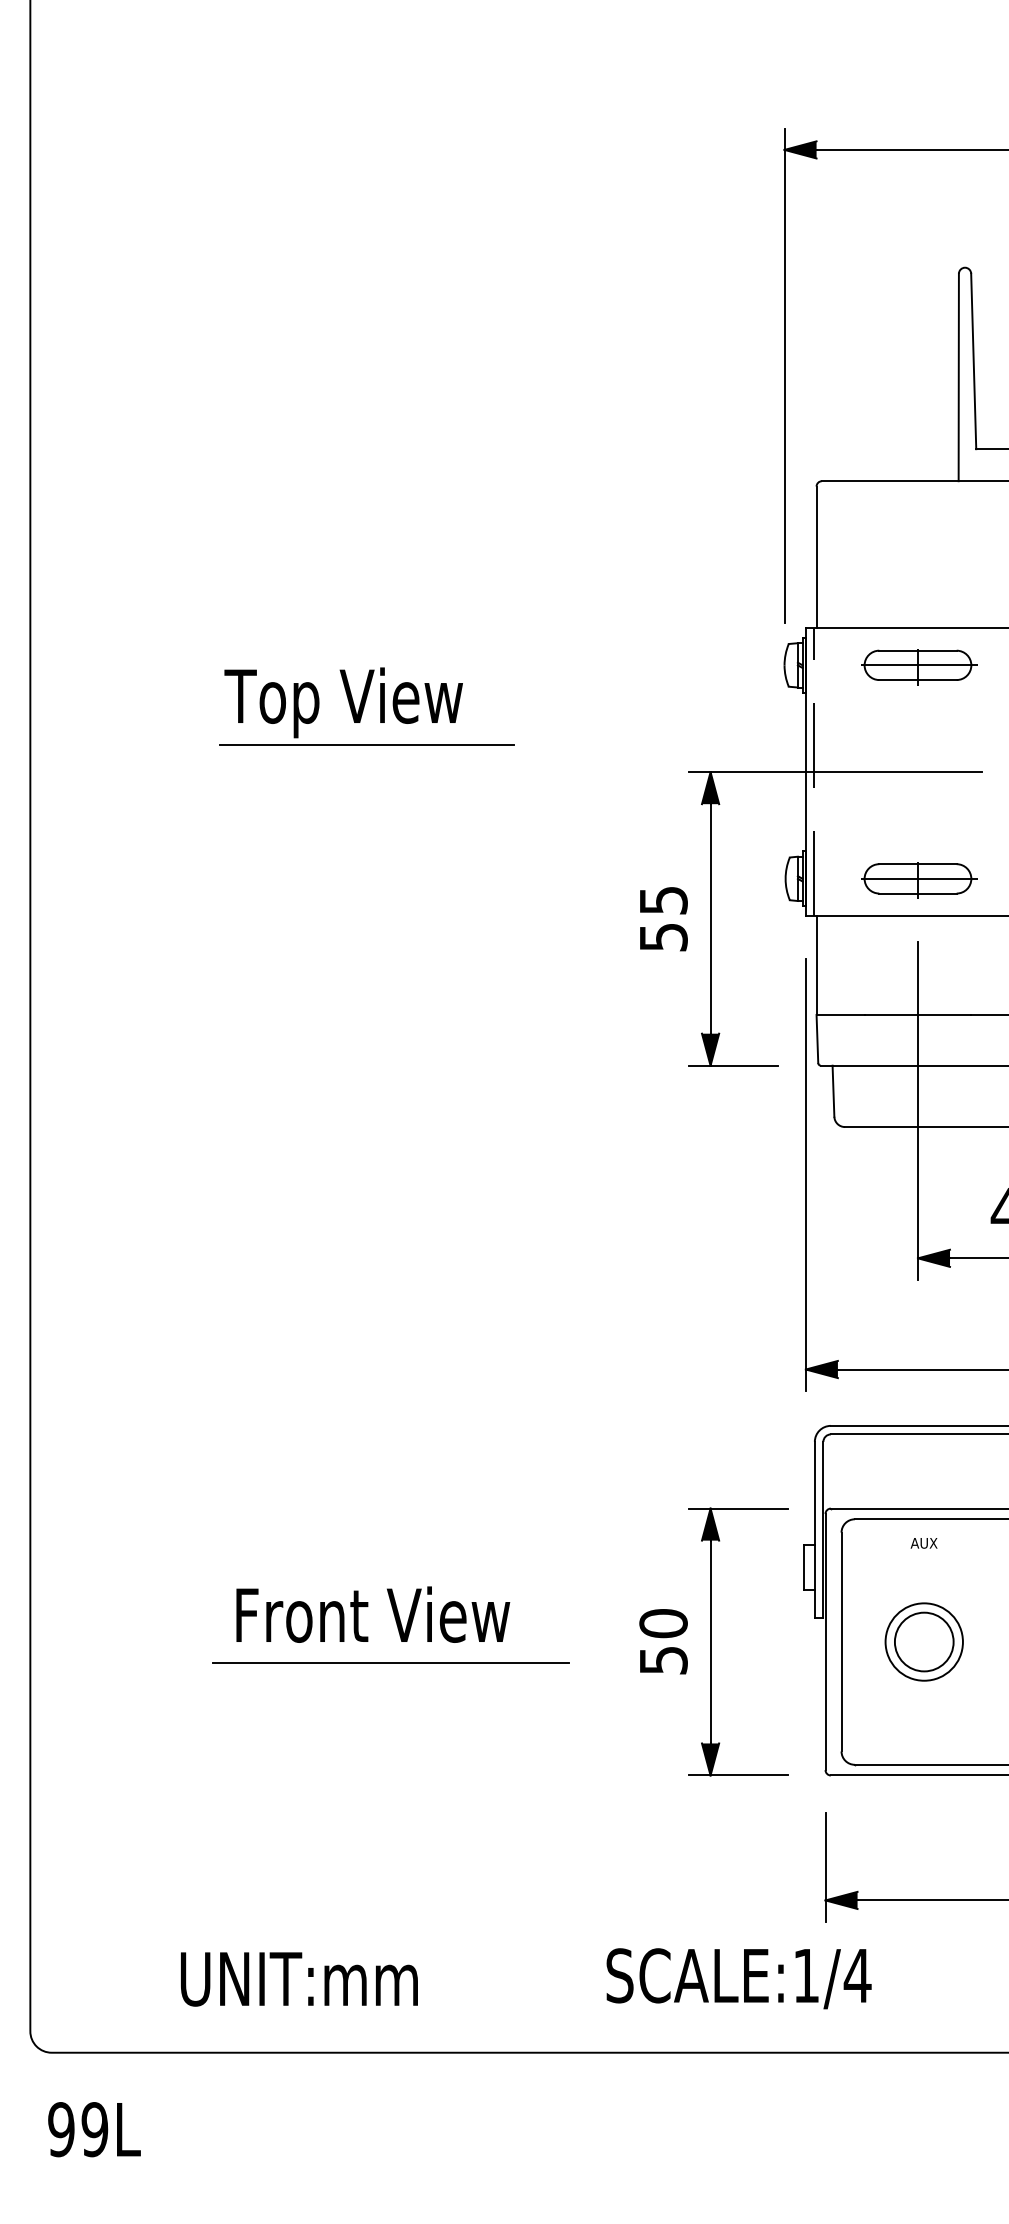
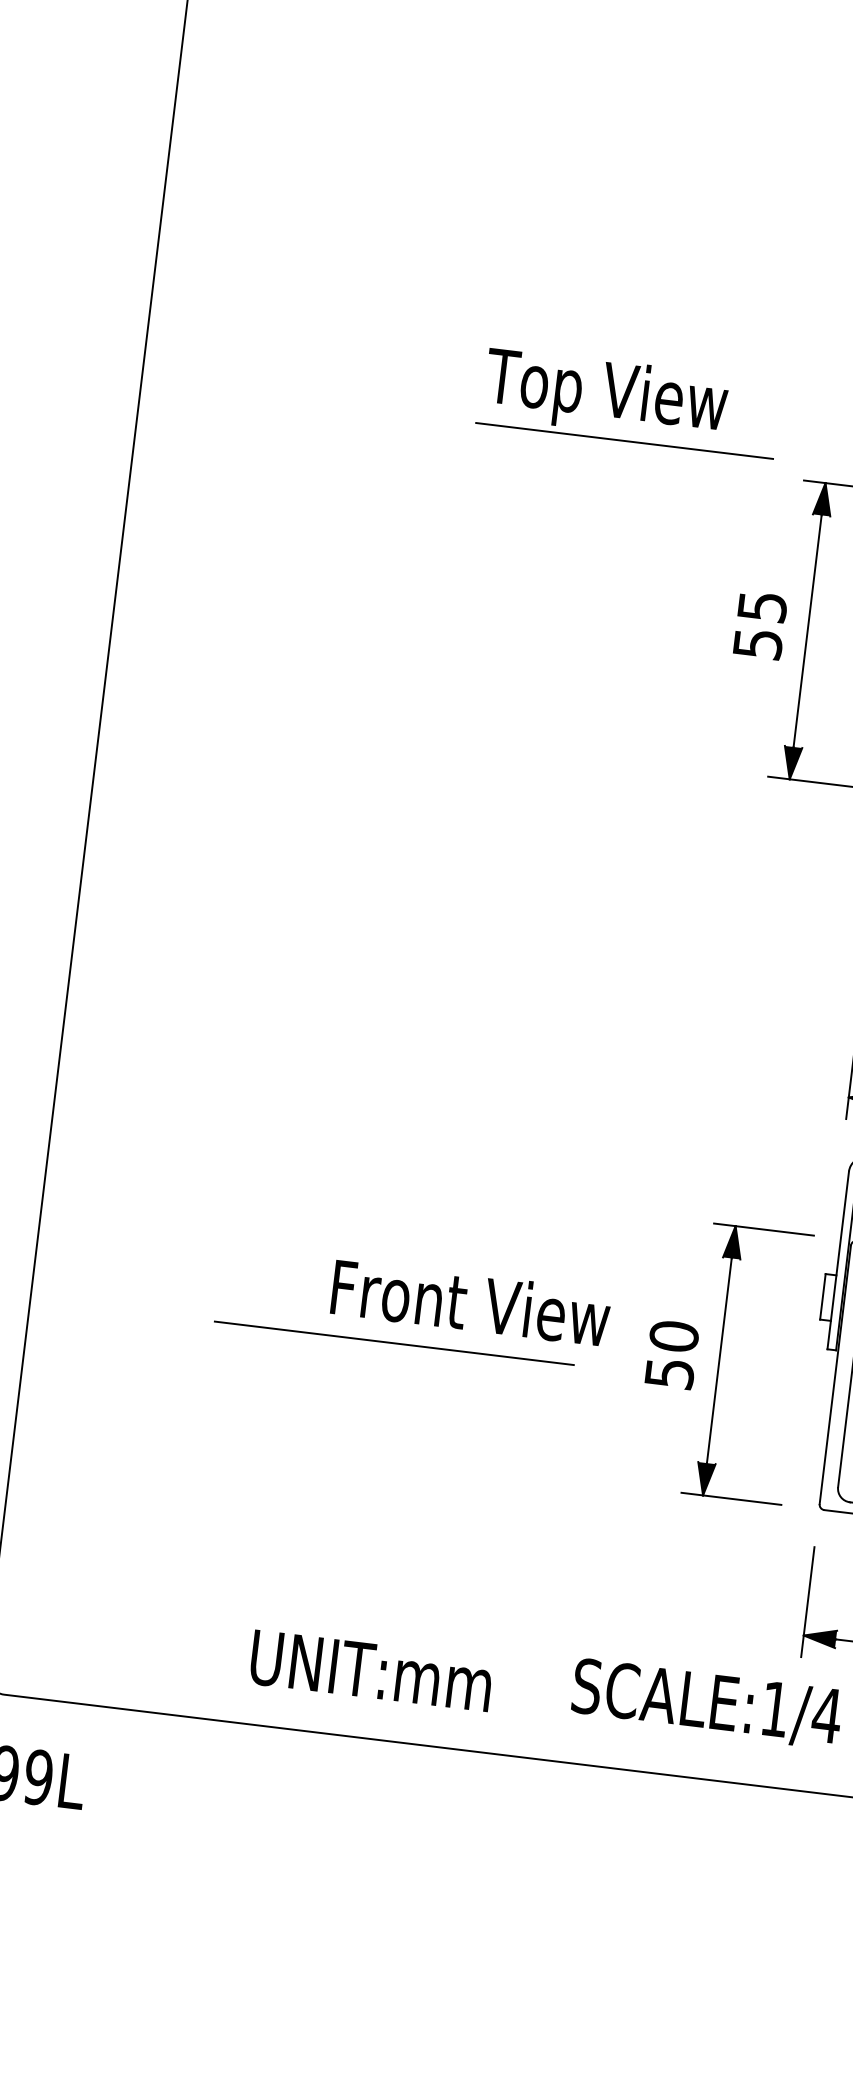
part: (366, 706) -> (628, 402), moved
text: (373, 1614) -> (471, 1302), moved
text: (299, 1979) -> (371, 1671), moved

